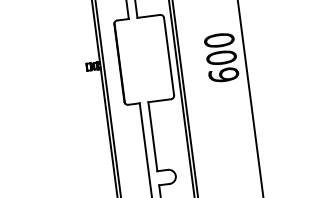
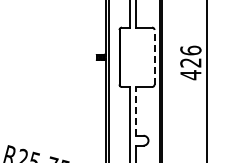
line: (168, 55) -> (154, 56), solid -> dashed
text: (220, 57) -> (190, 62), 600 -> 426
line: (153, 135) -> (136, 110), solid -> dashed

